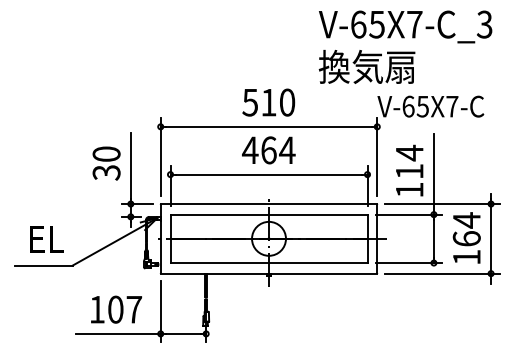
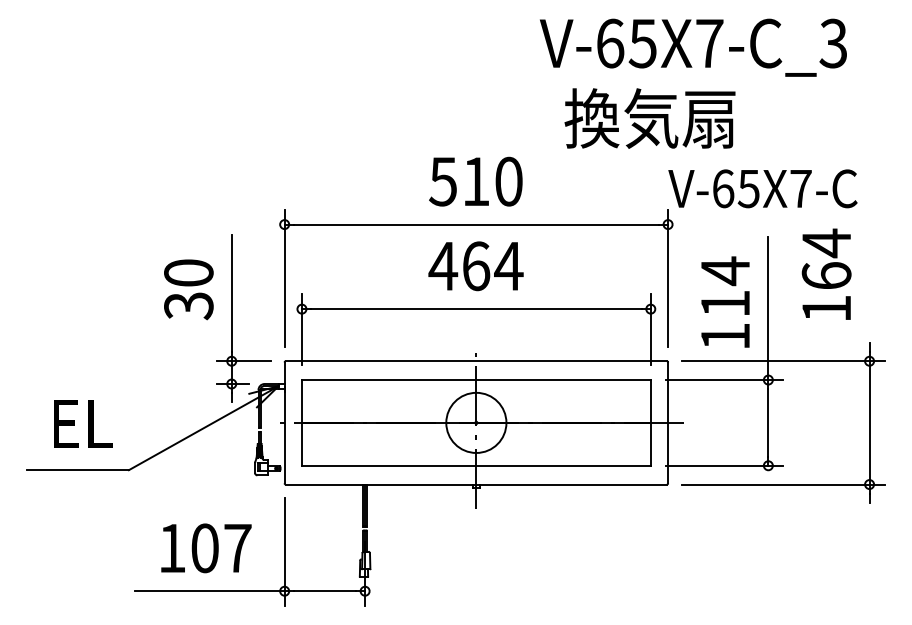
text: (405, 26) -> (693, 46), moved
text: (466, 237) -> (826, 273), moved

